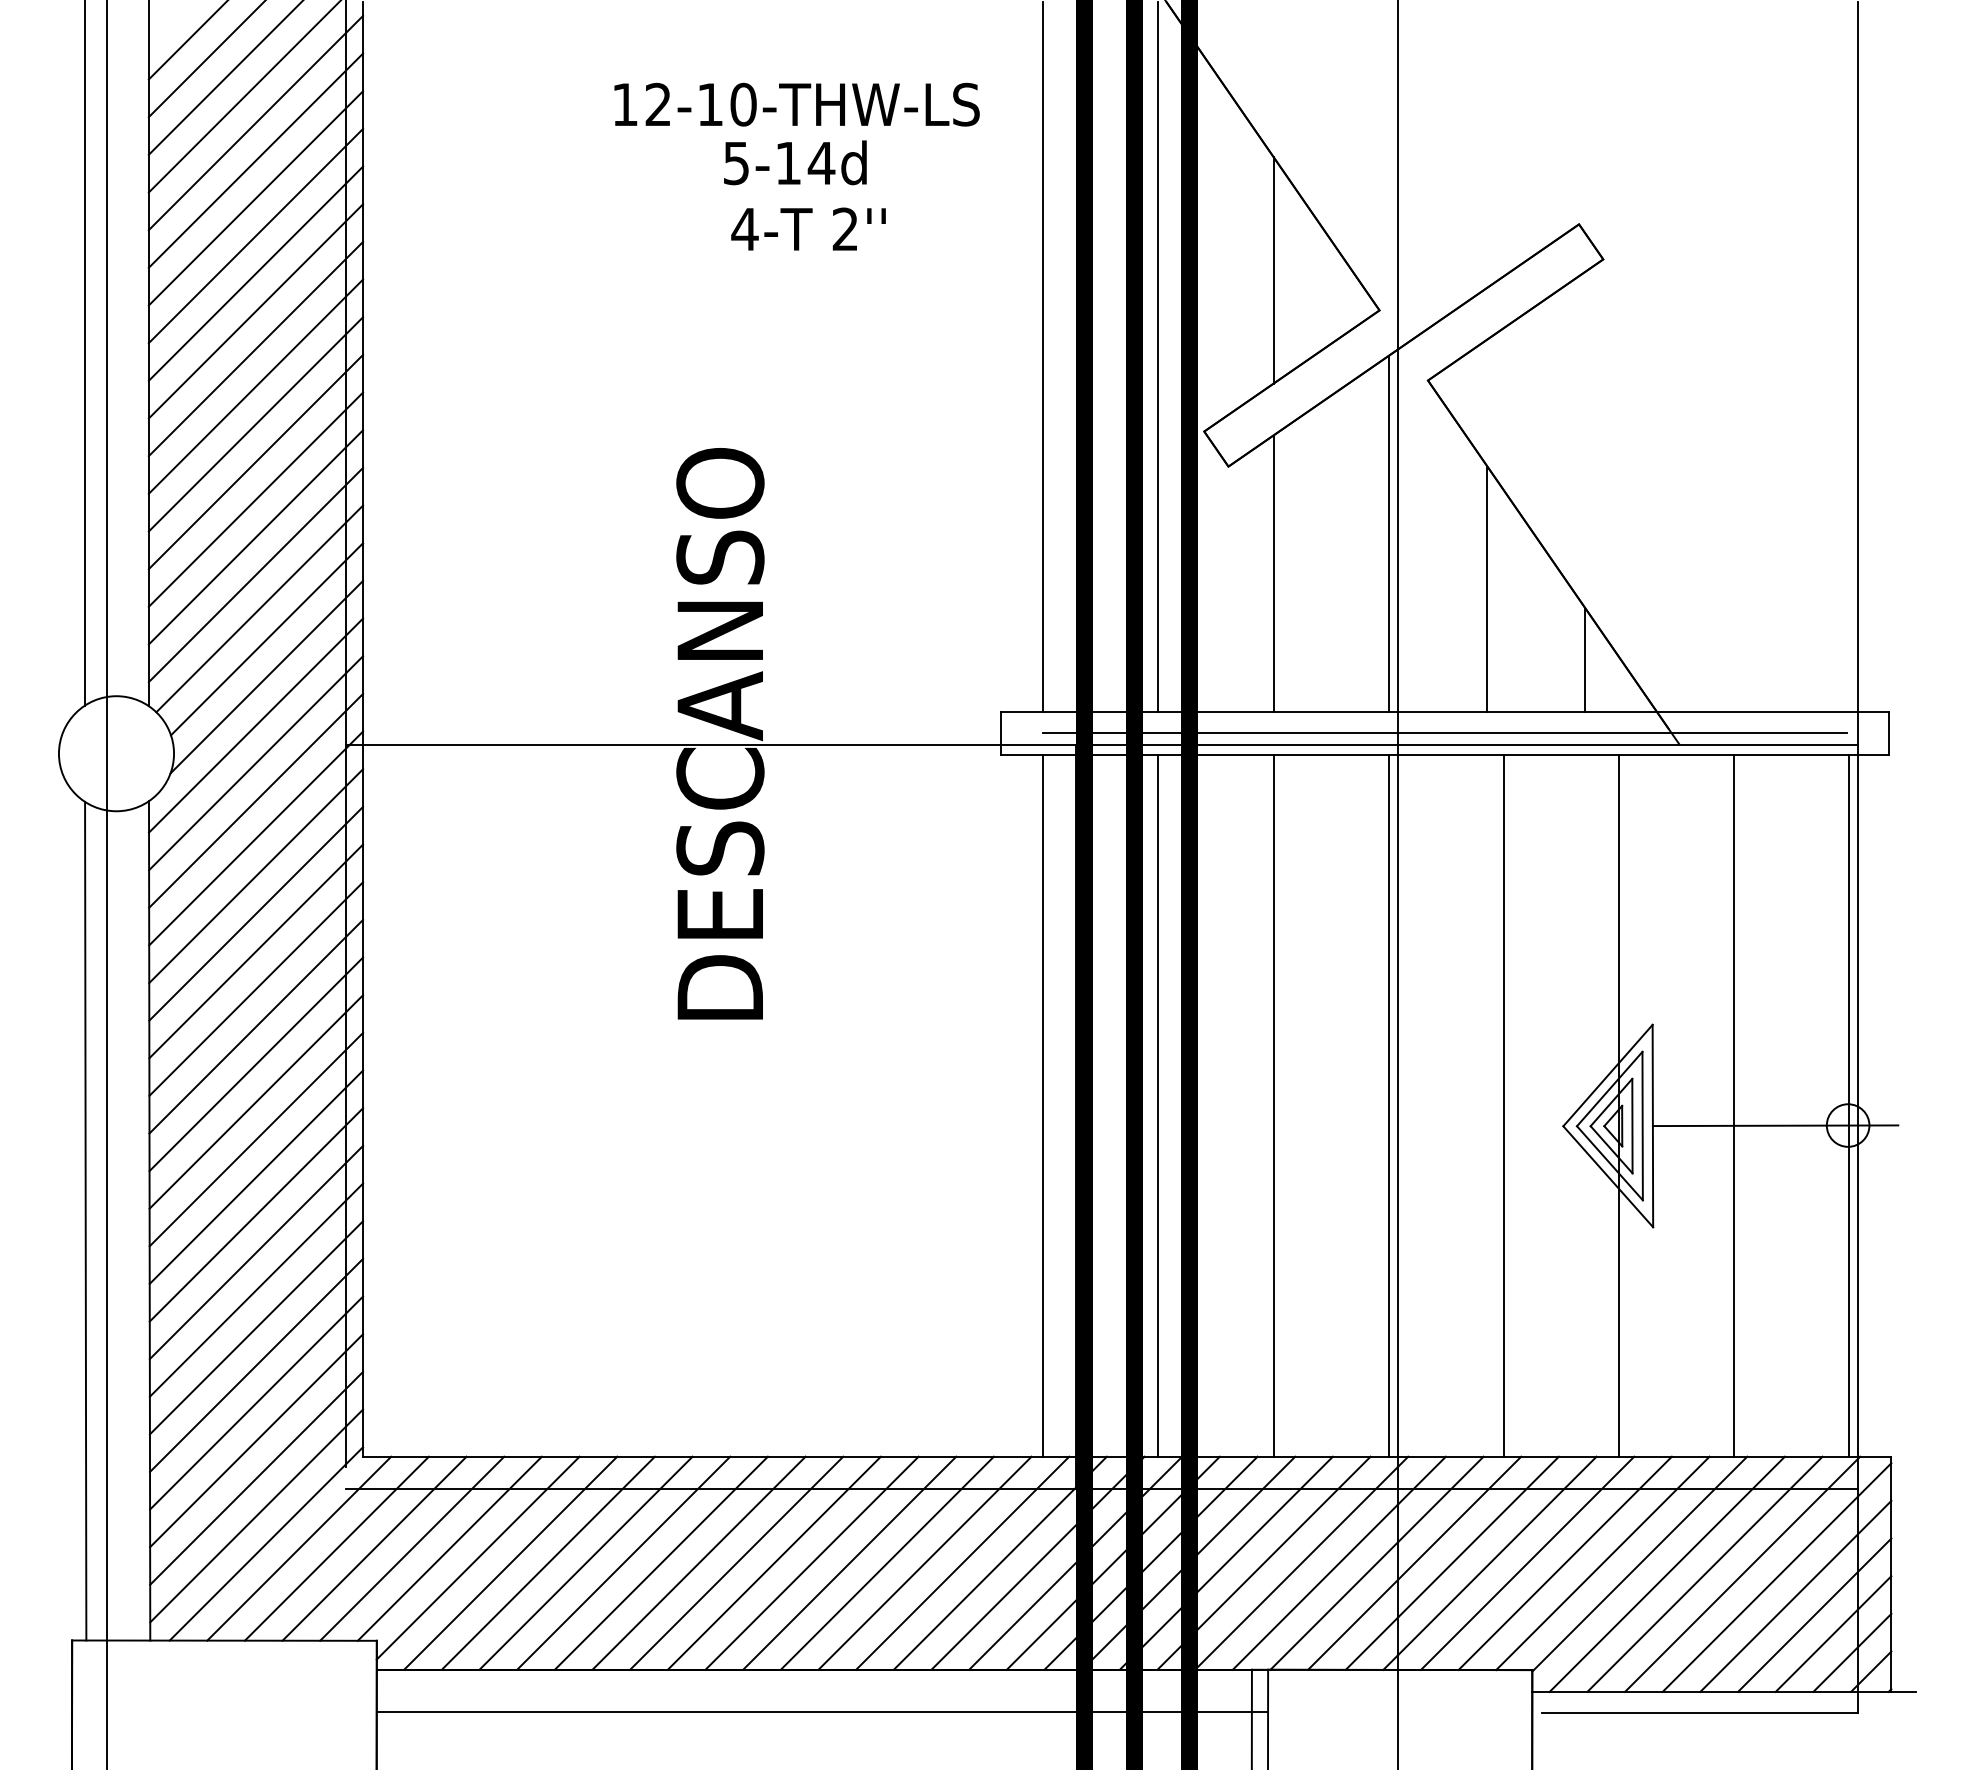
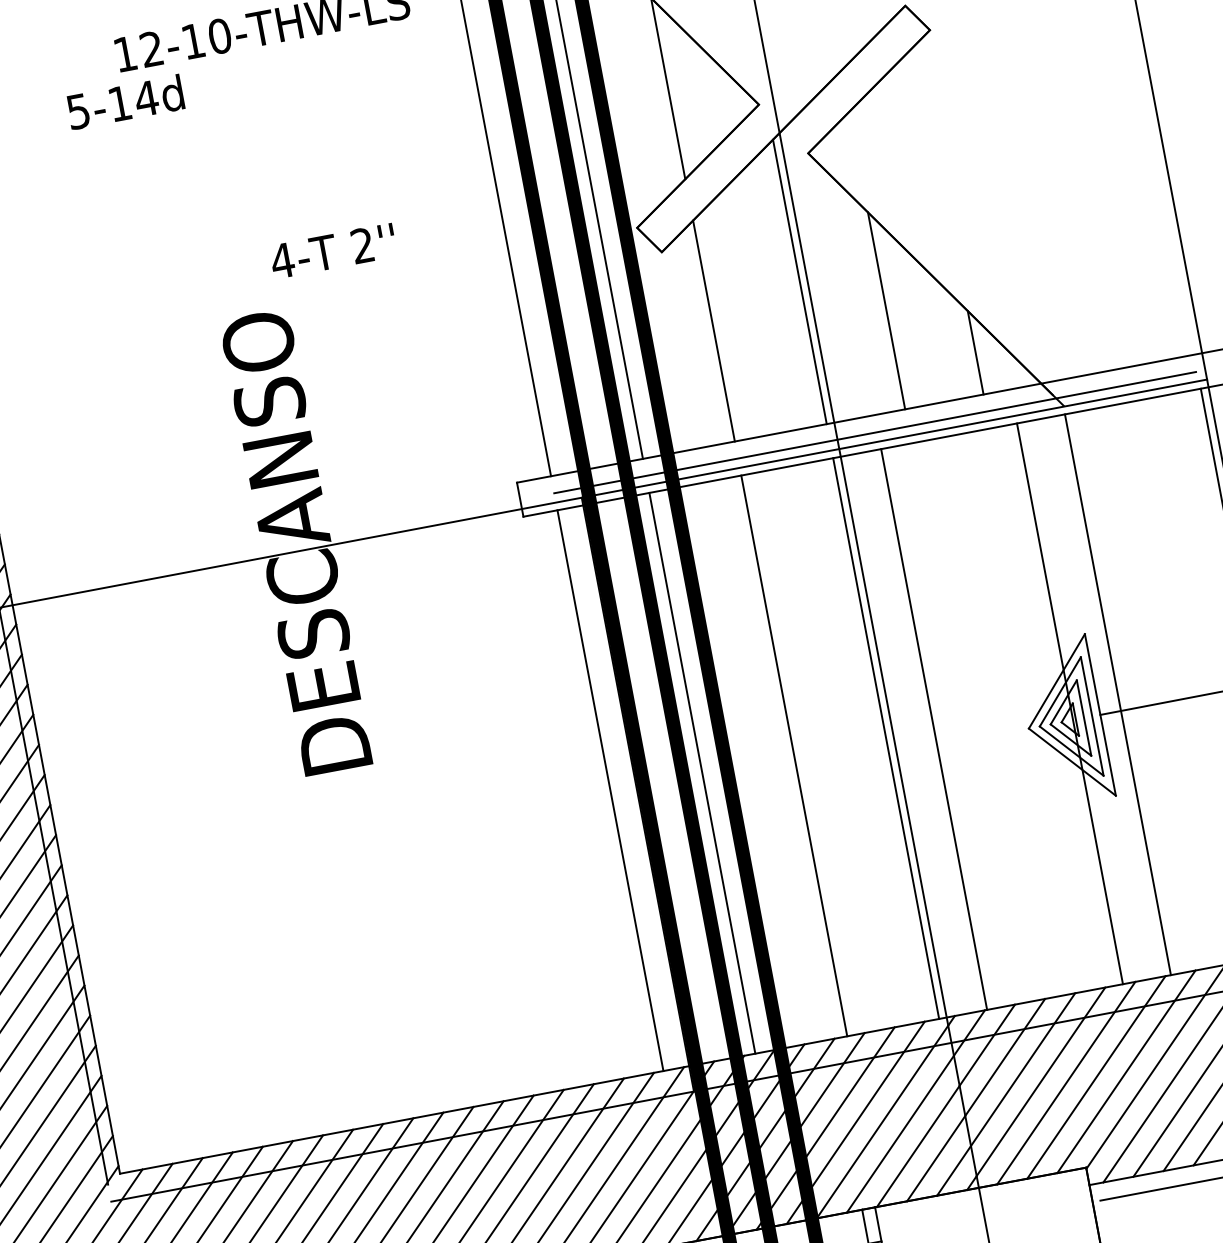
text: (795, 162) -> (125, 101), moved
text: (808, 228) -> (333, 250), moved
line: (1503, 1105) -> (934, 729), moved
line: (1733, 1105) -> (1117, 694), moved

